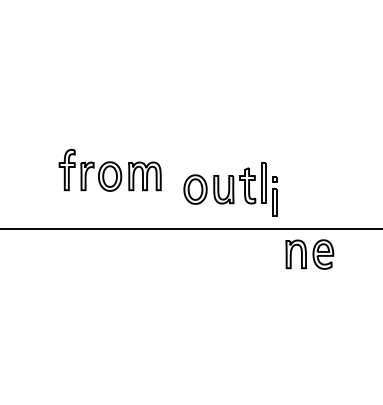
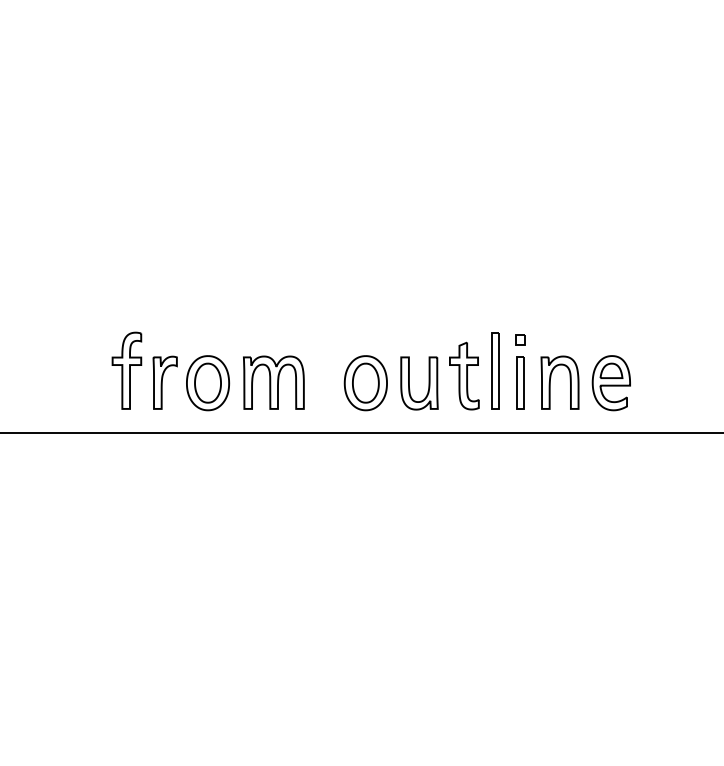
part: (109, 170) -> (206, 371), moved
part: (224, 183) -> (420, 371), moved
part: (309, 254) -> (585, 383), moved

